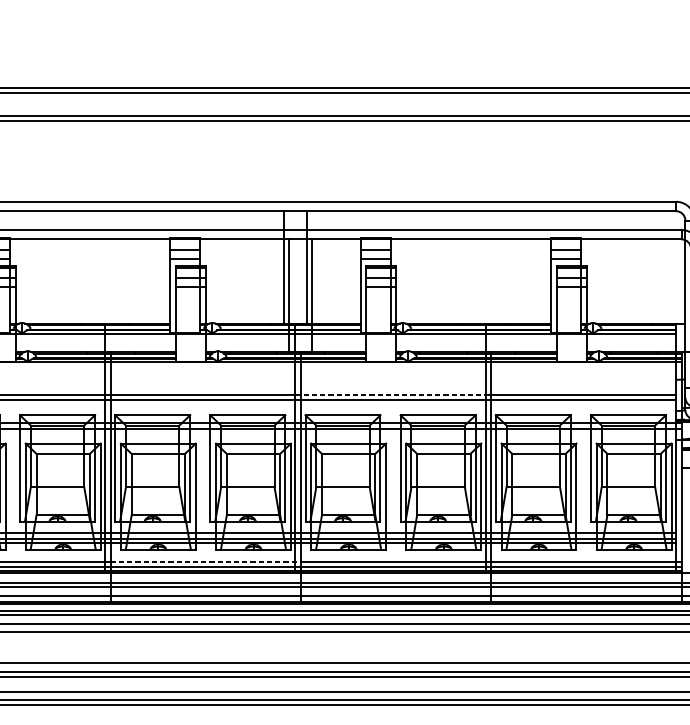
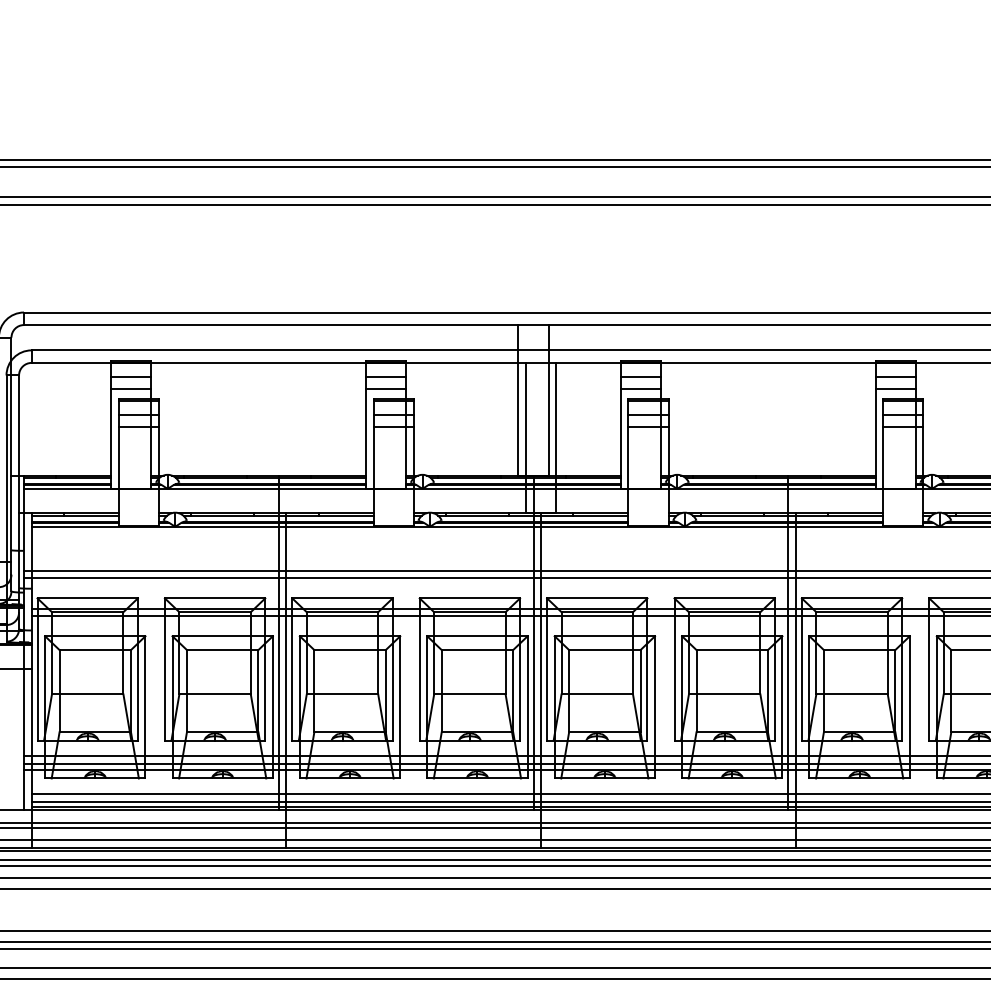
line: (390, 394) -> (661, 570), dashed -> solid
line: (206, 561) -> (414, 794), dashed -> solid

